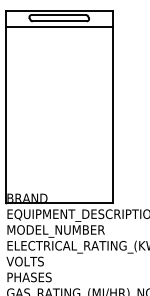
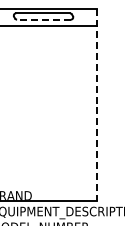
line: (59, 21) -> (43, 19), solid -> dashed
line: (112, 107) -> (96, 105), solid -> dashed

